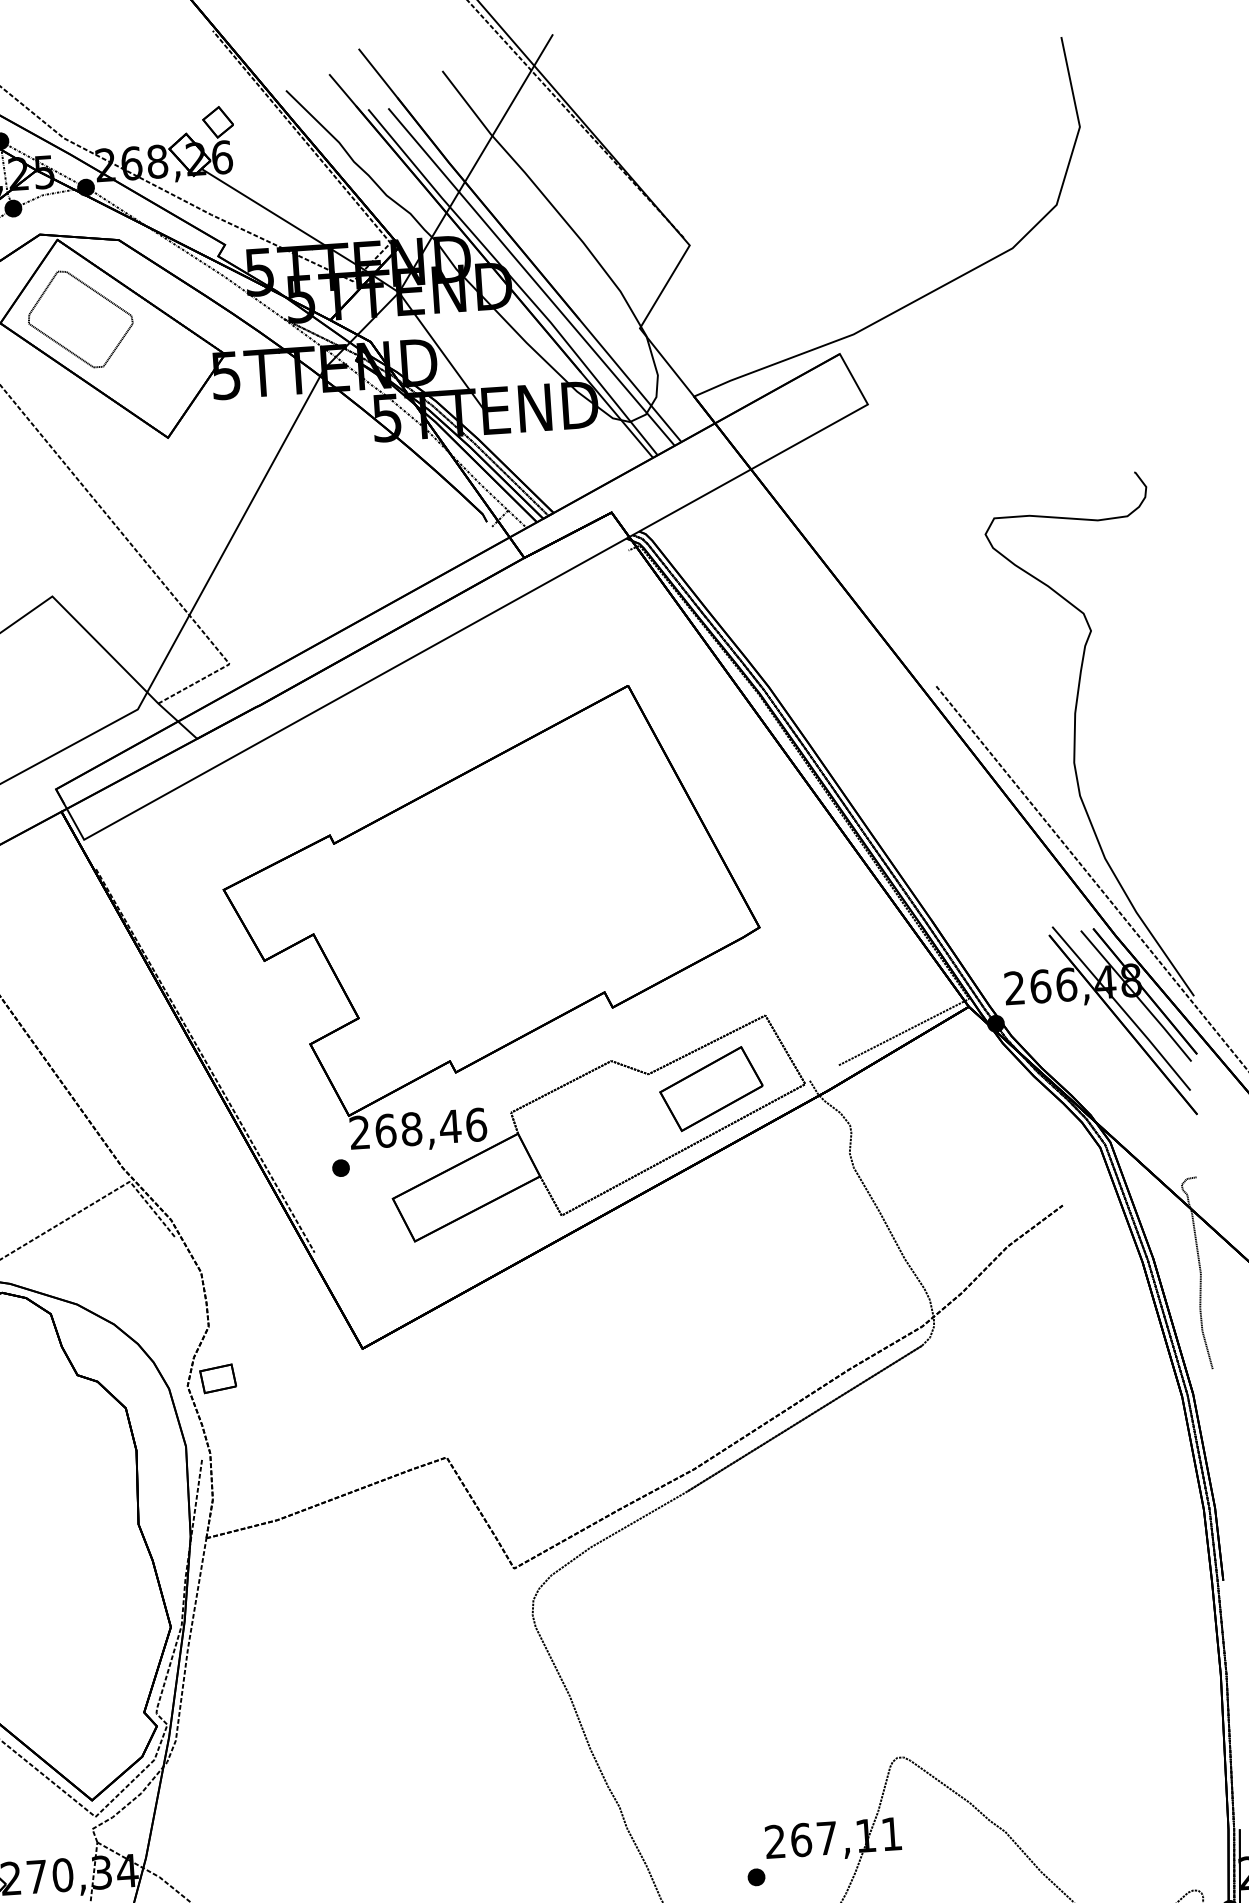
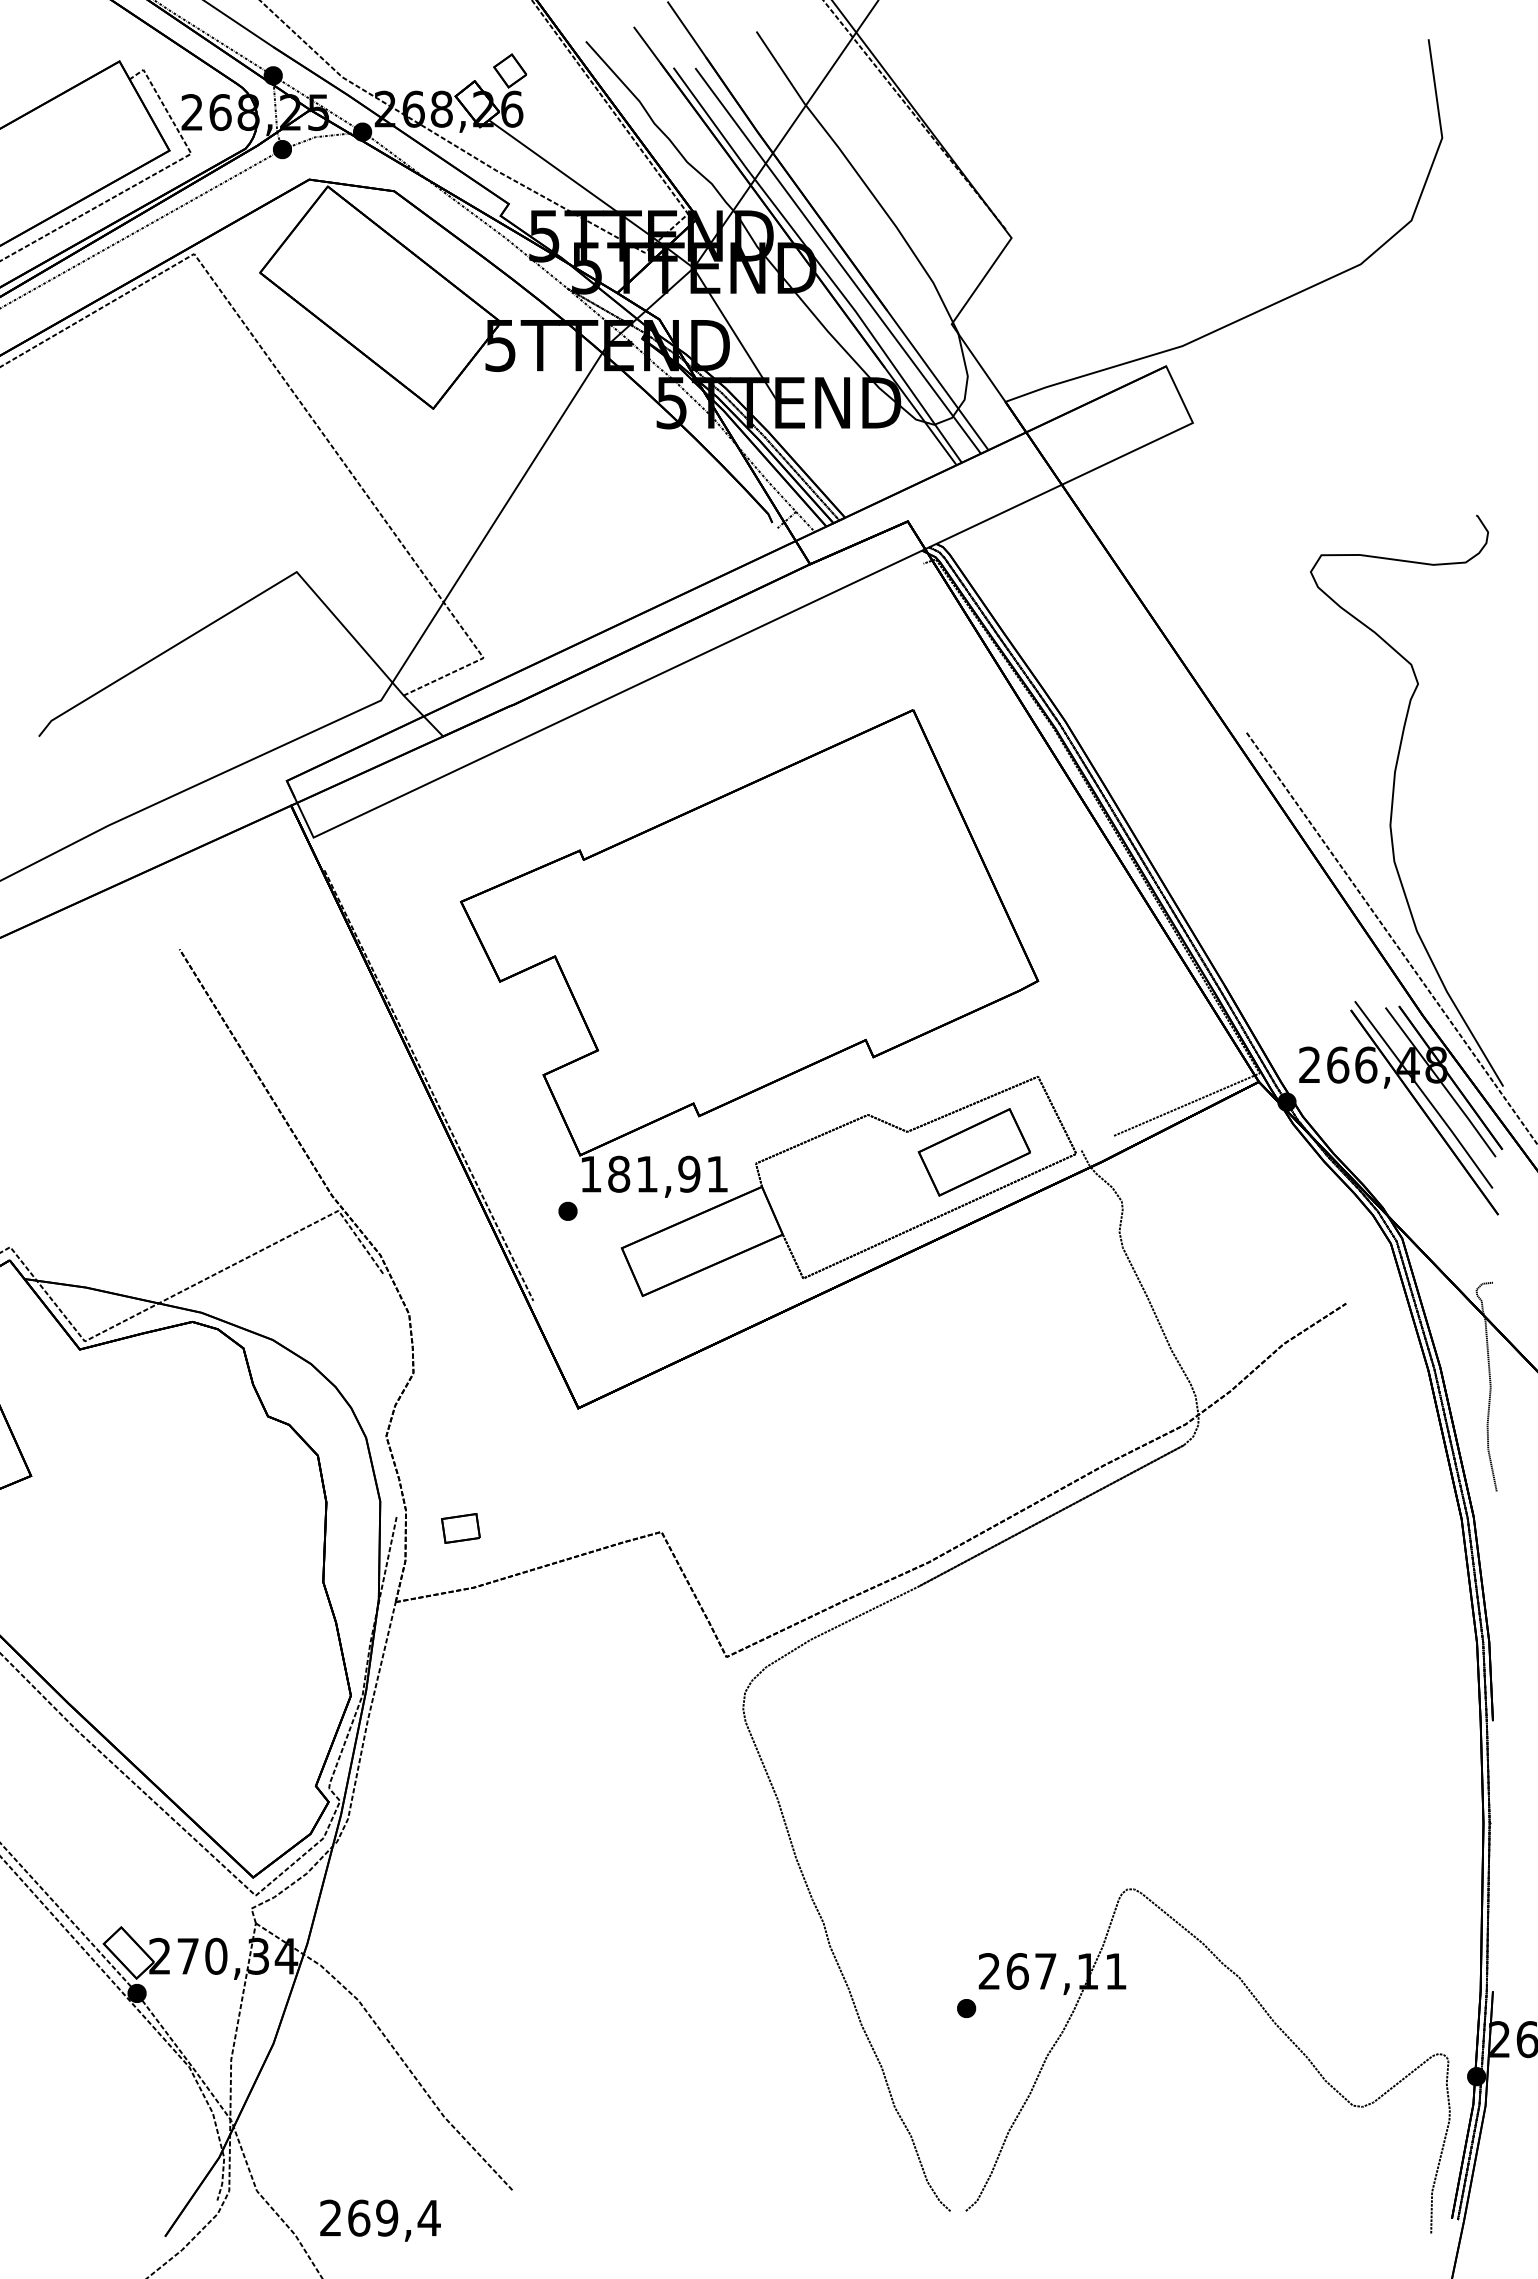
part: (95, 292) -> (365, 246), removed
text: (418, 1128) -> (654, 1173), 268,46 -> 181,91
part: (217, 1378) -> (460, 1528), moved

